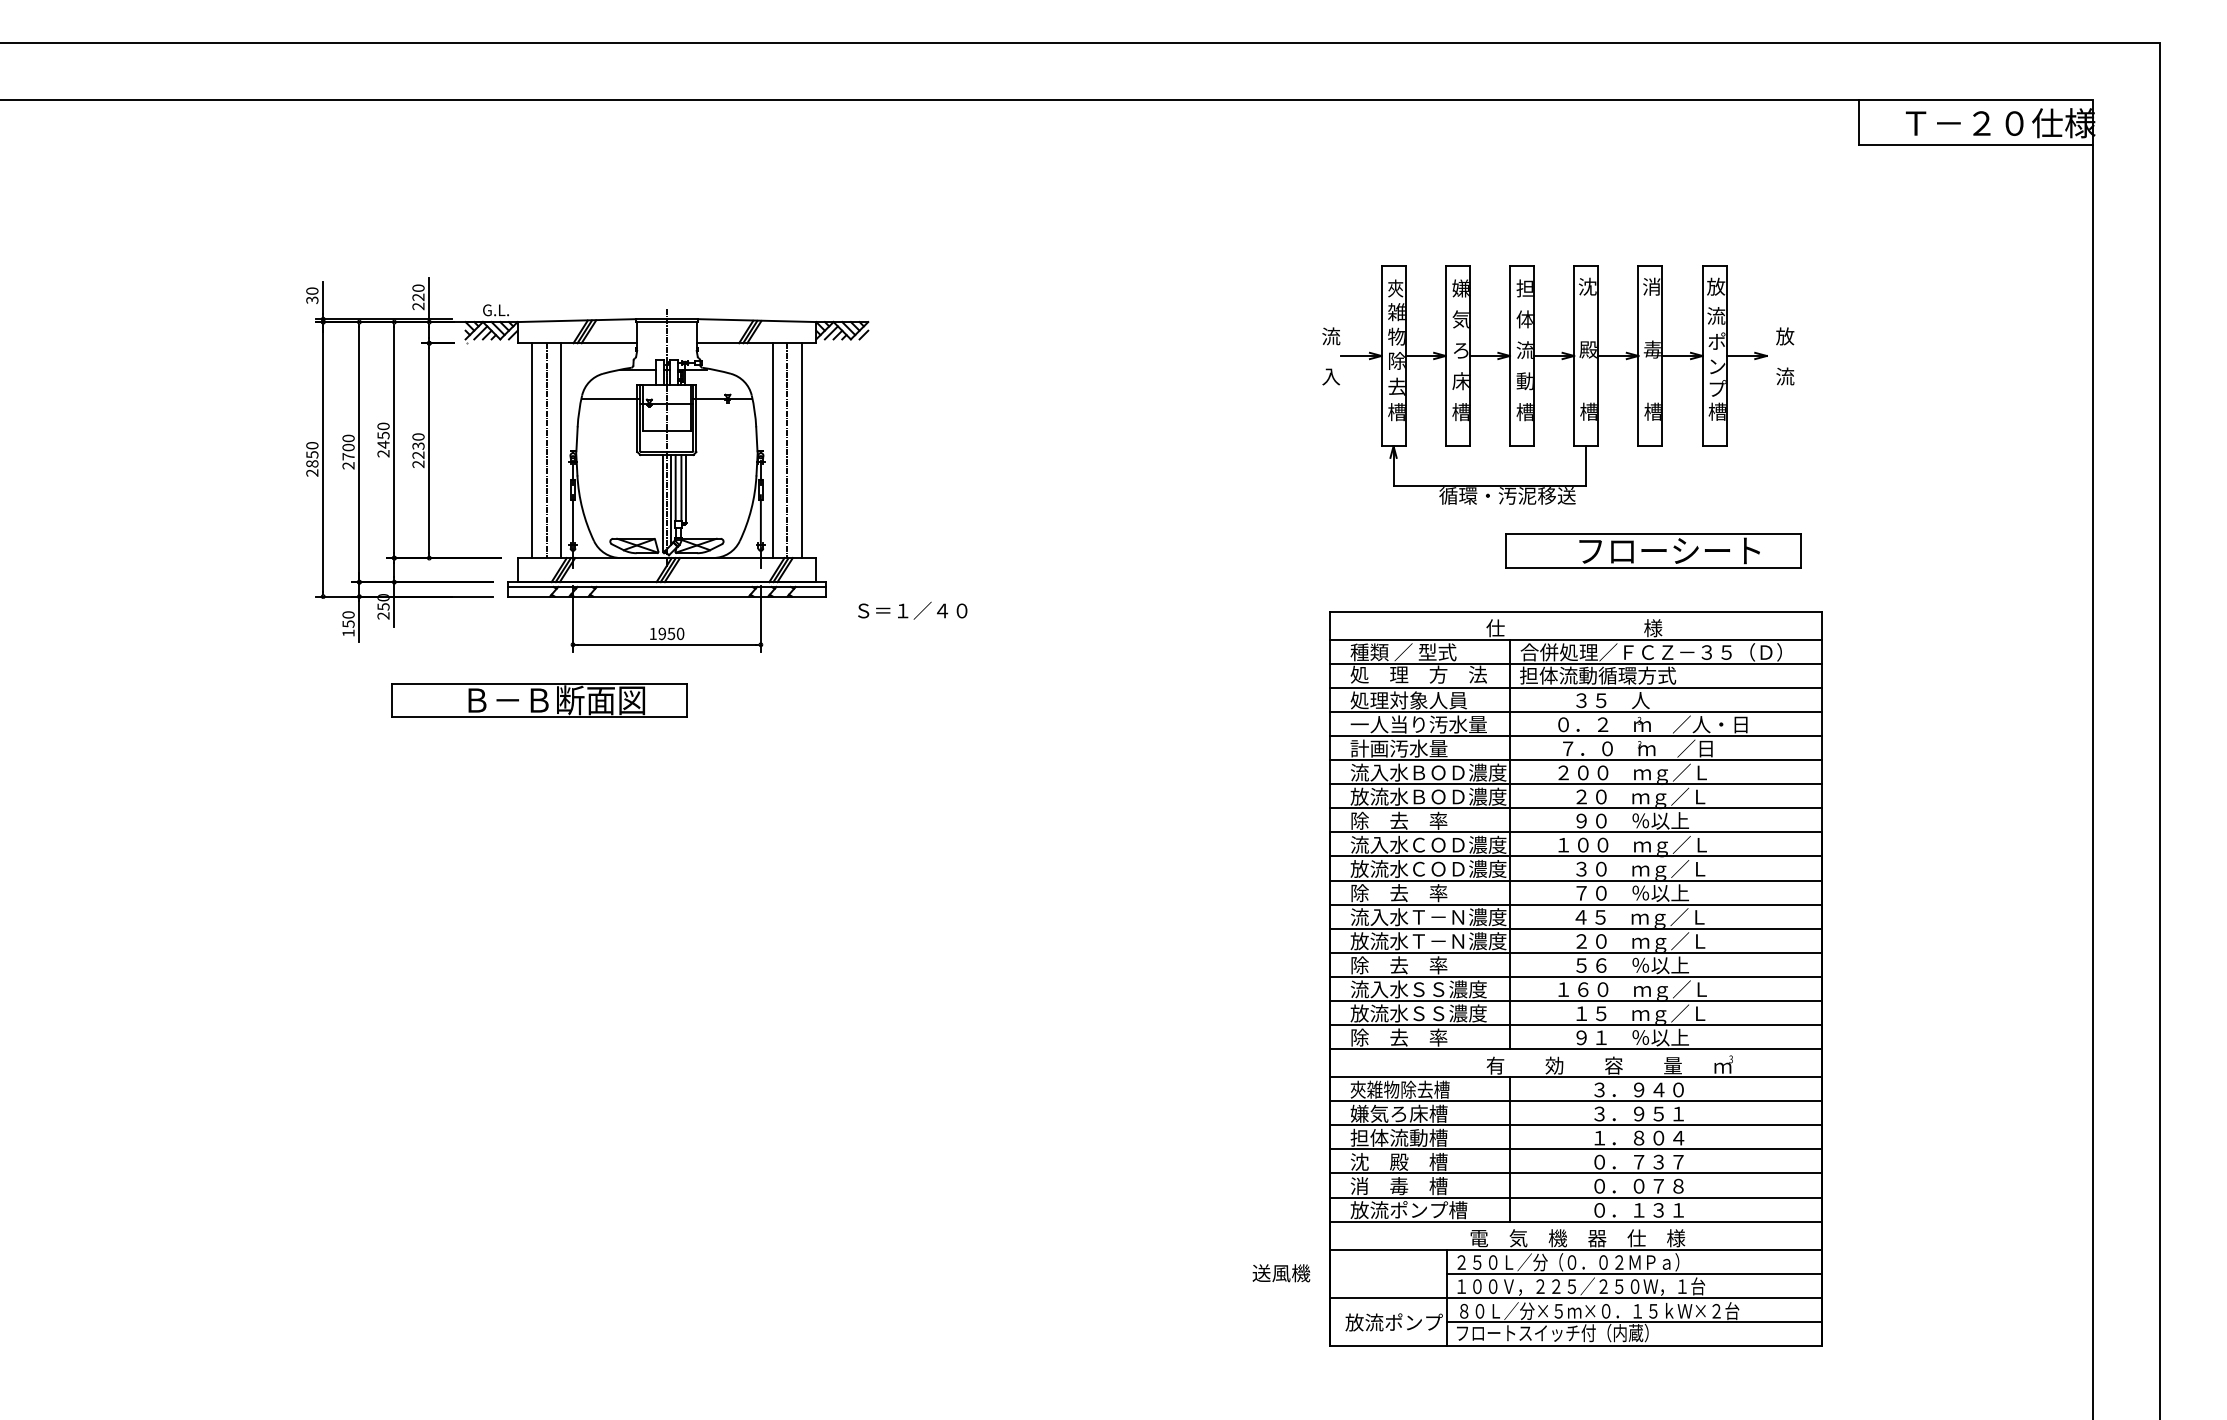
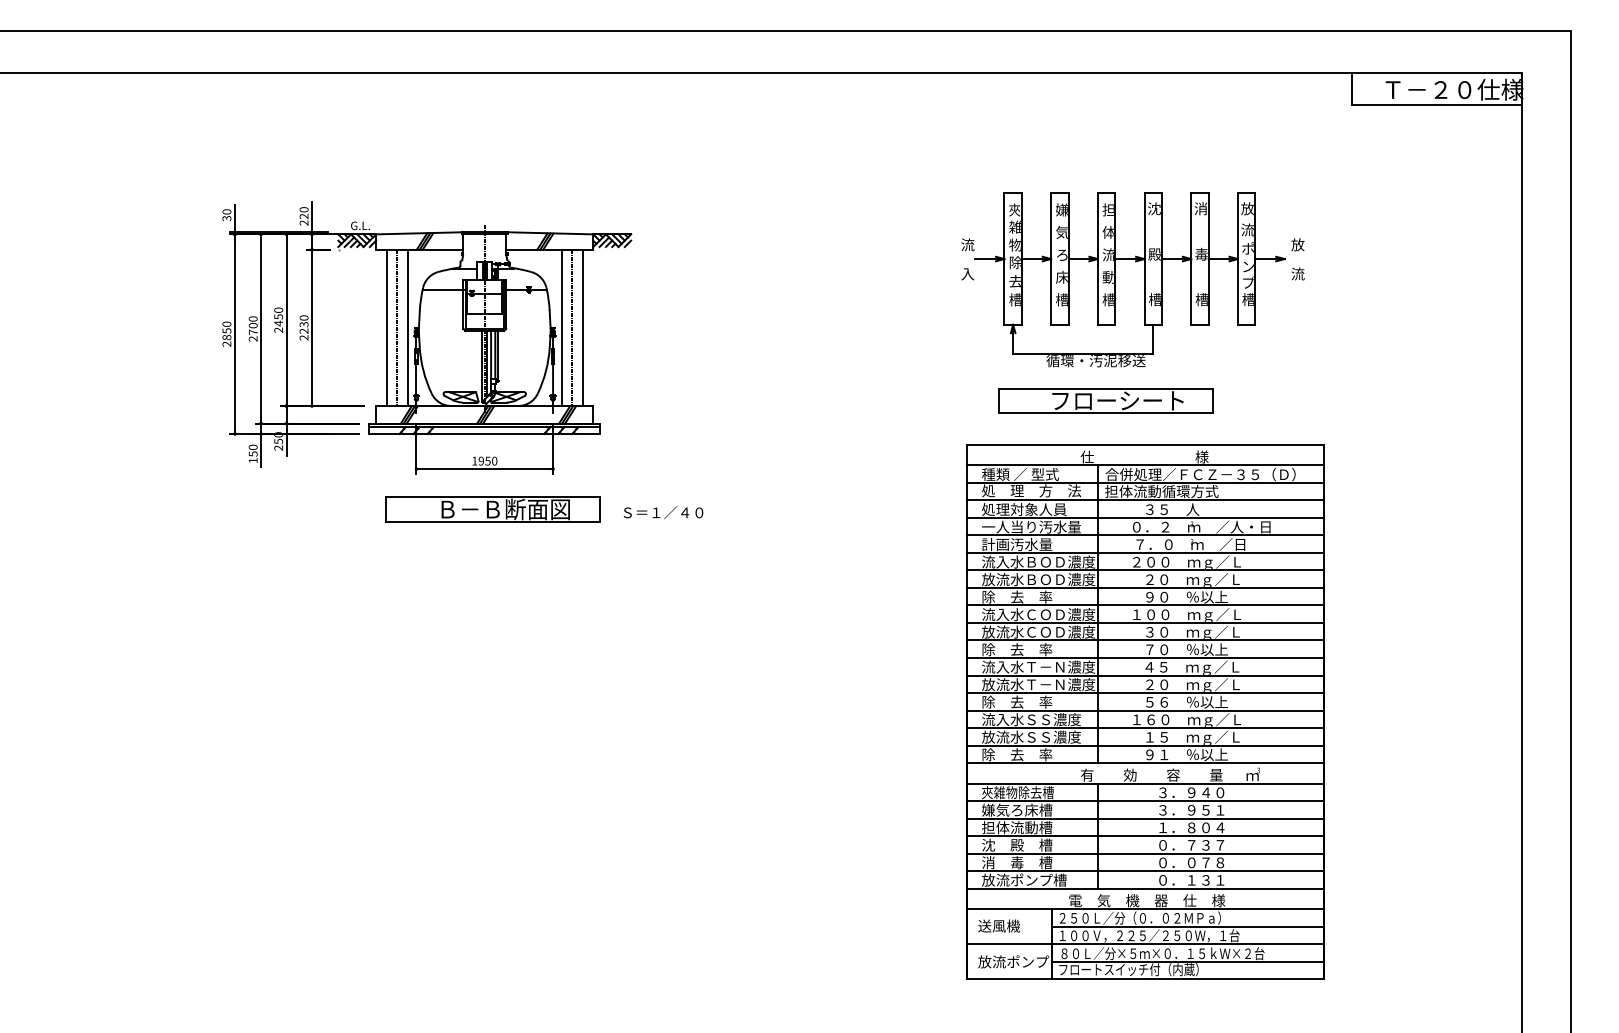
part: (1653, 550) -> (1106, 400), moved
text: (912, 610) -> (663, 512), moved
part: (539, 700) -> (493, 509), moved
text: (1281, 1273) -> (999, 926), moved

